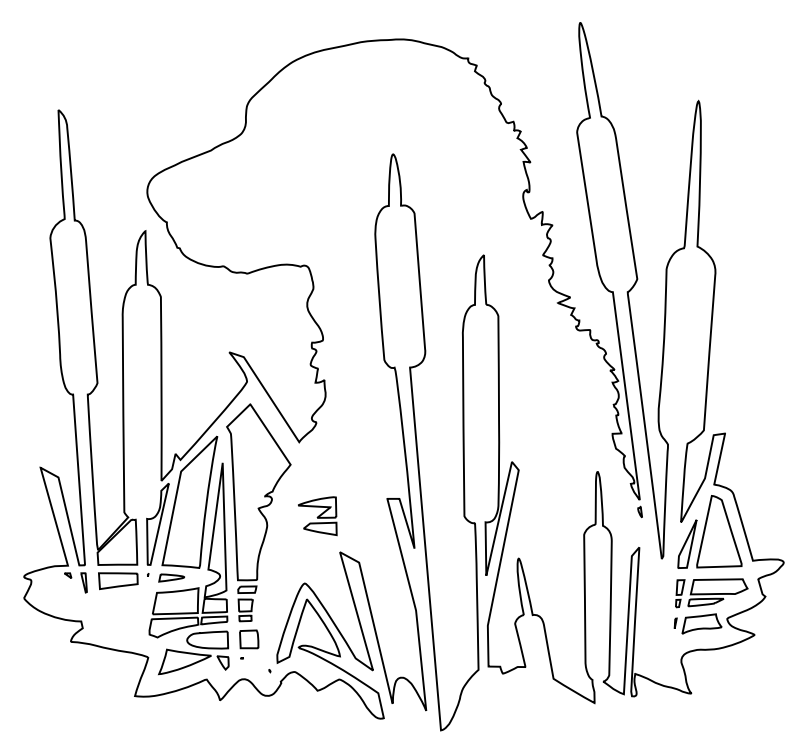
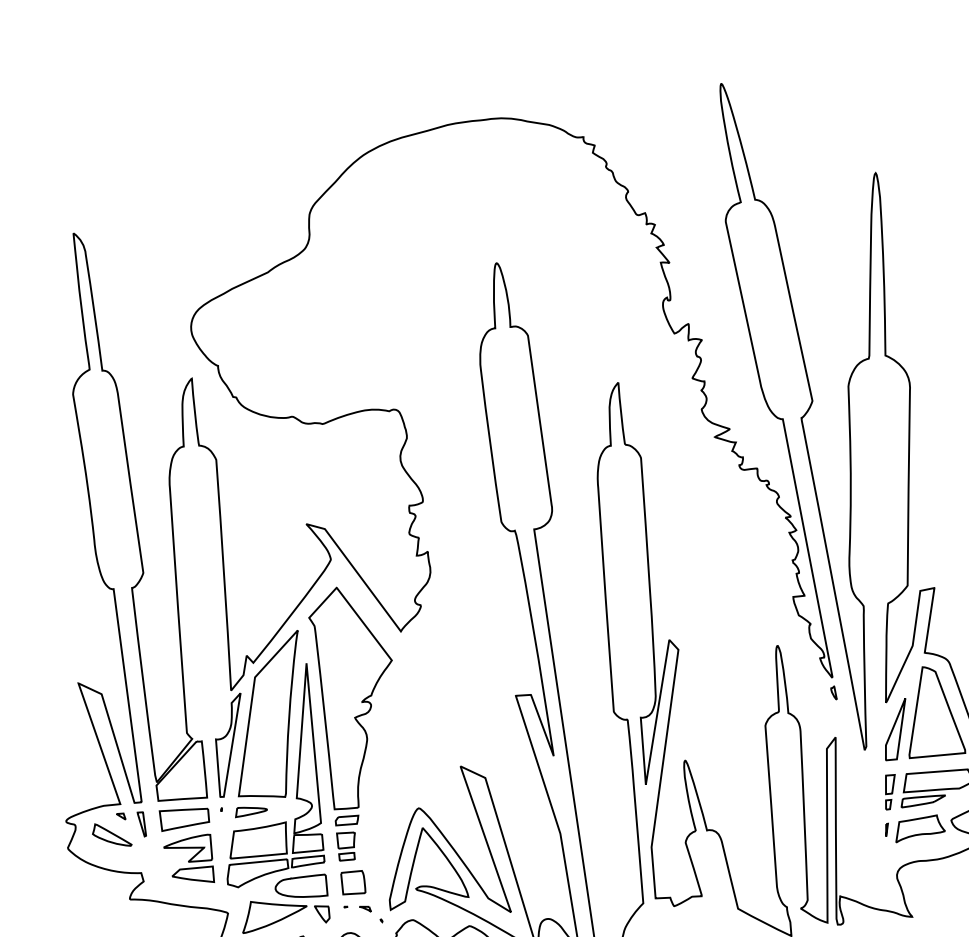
part: (317, 516) -> (188, 860), moved
part: (59, 589) -> (111, 834), added
part: (257, 660) -> (365, 908), added

